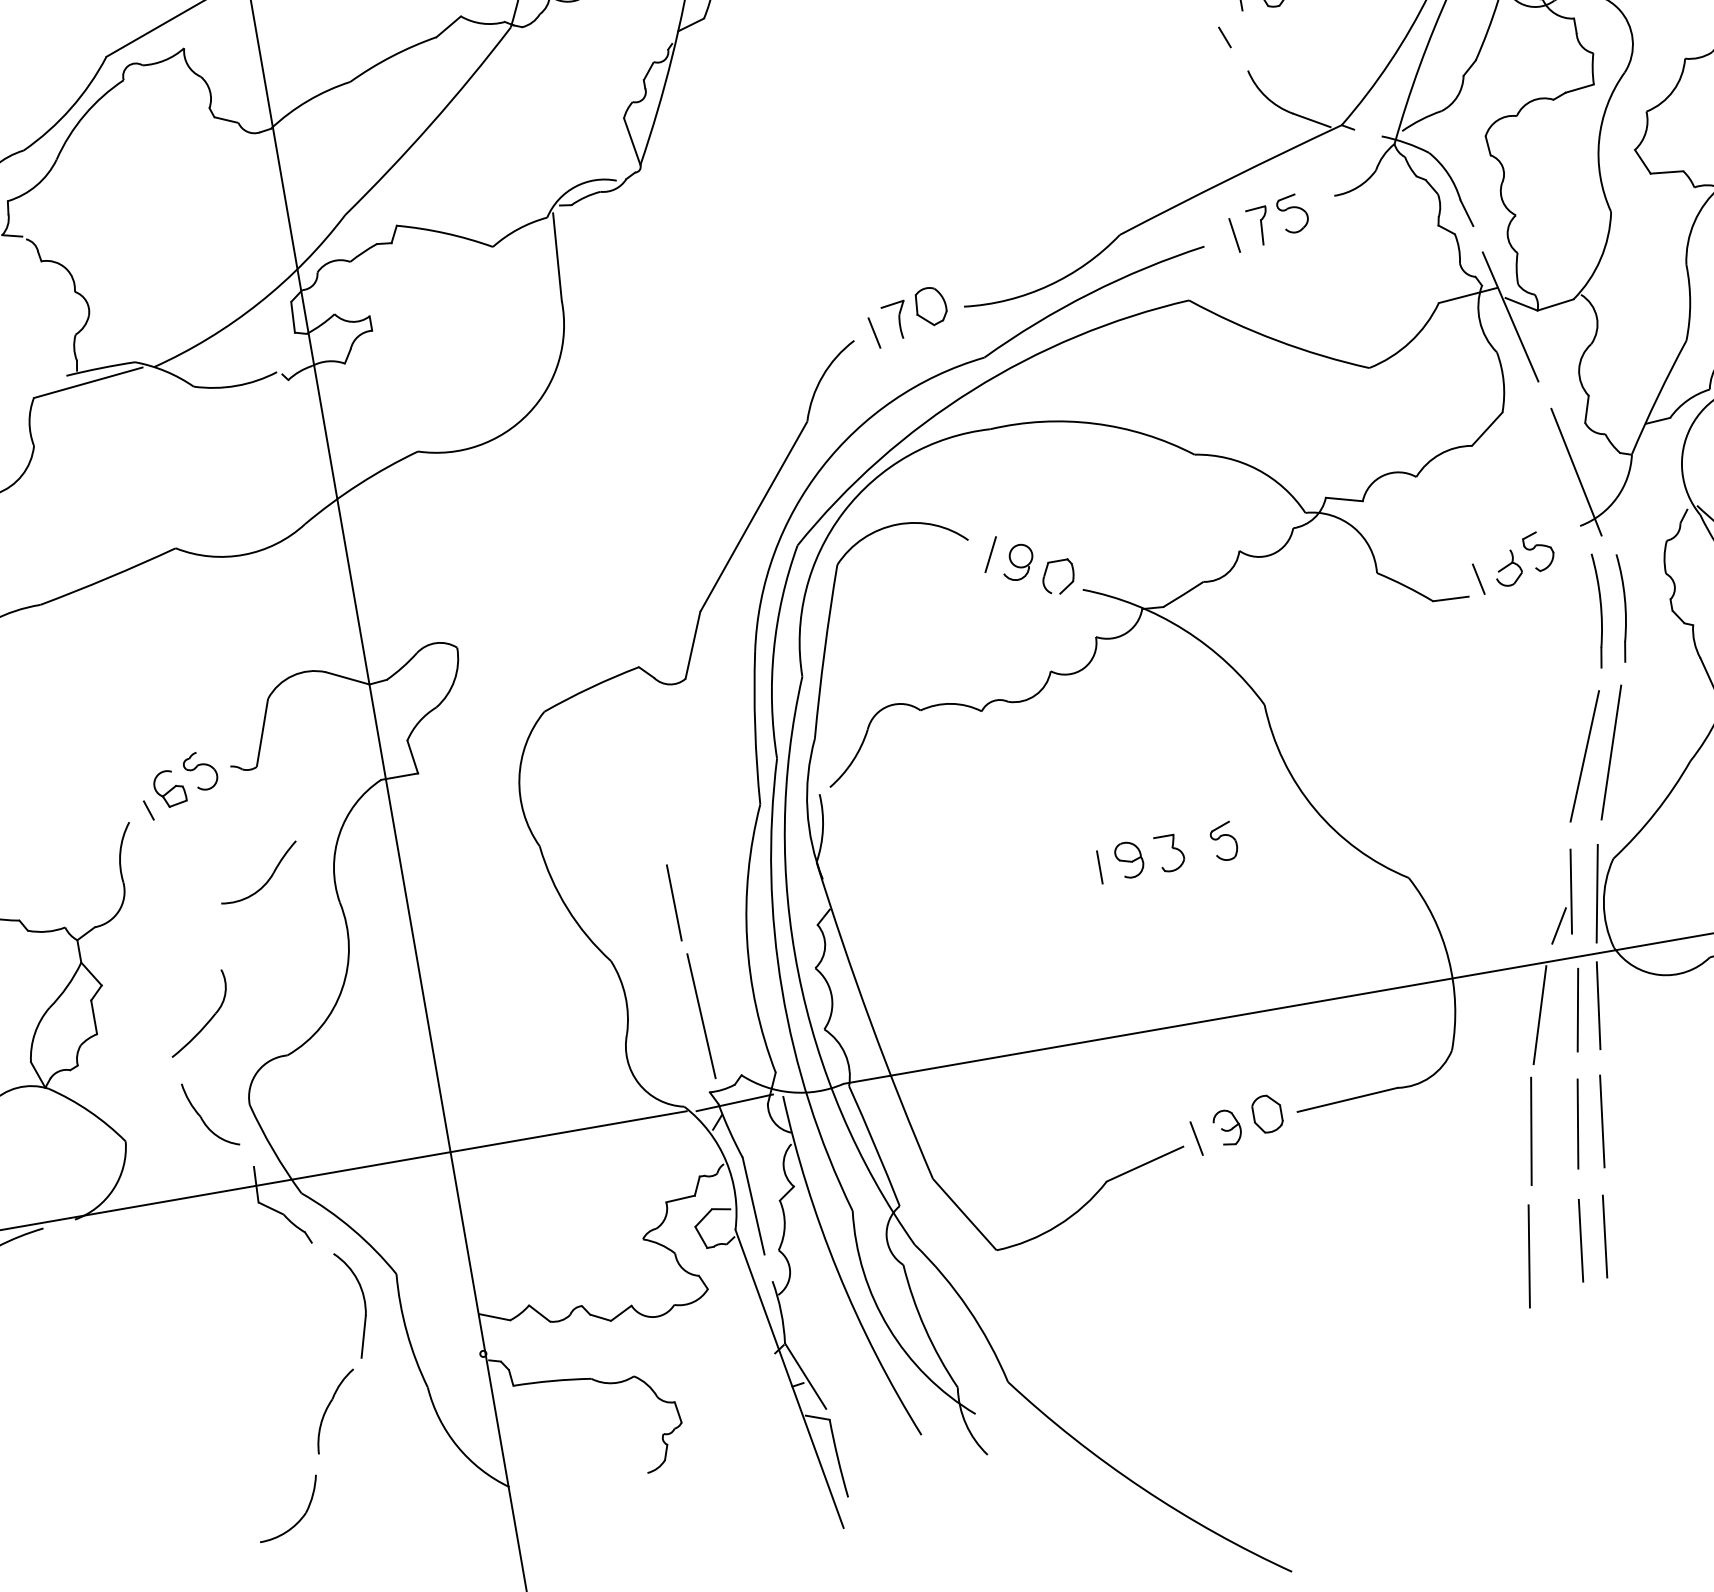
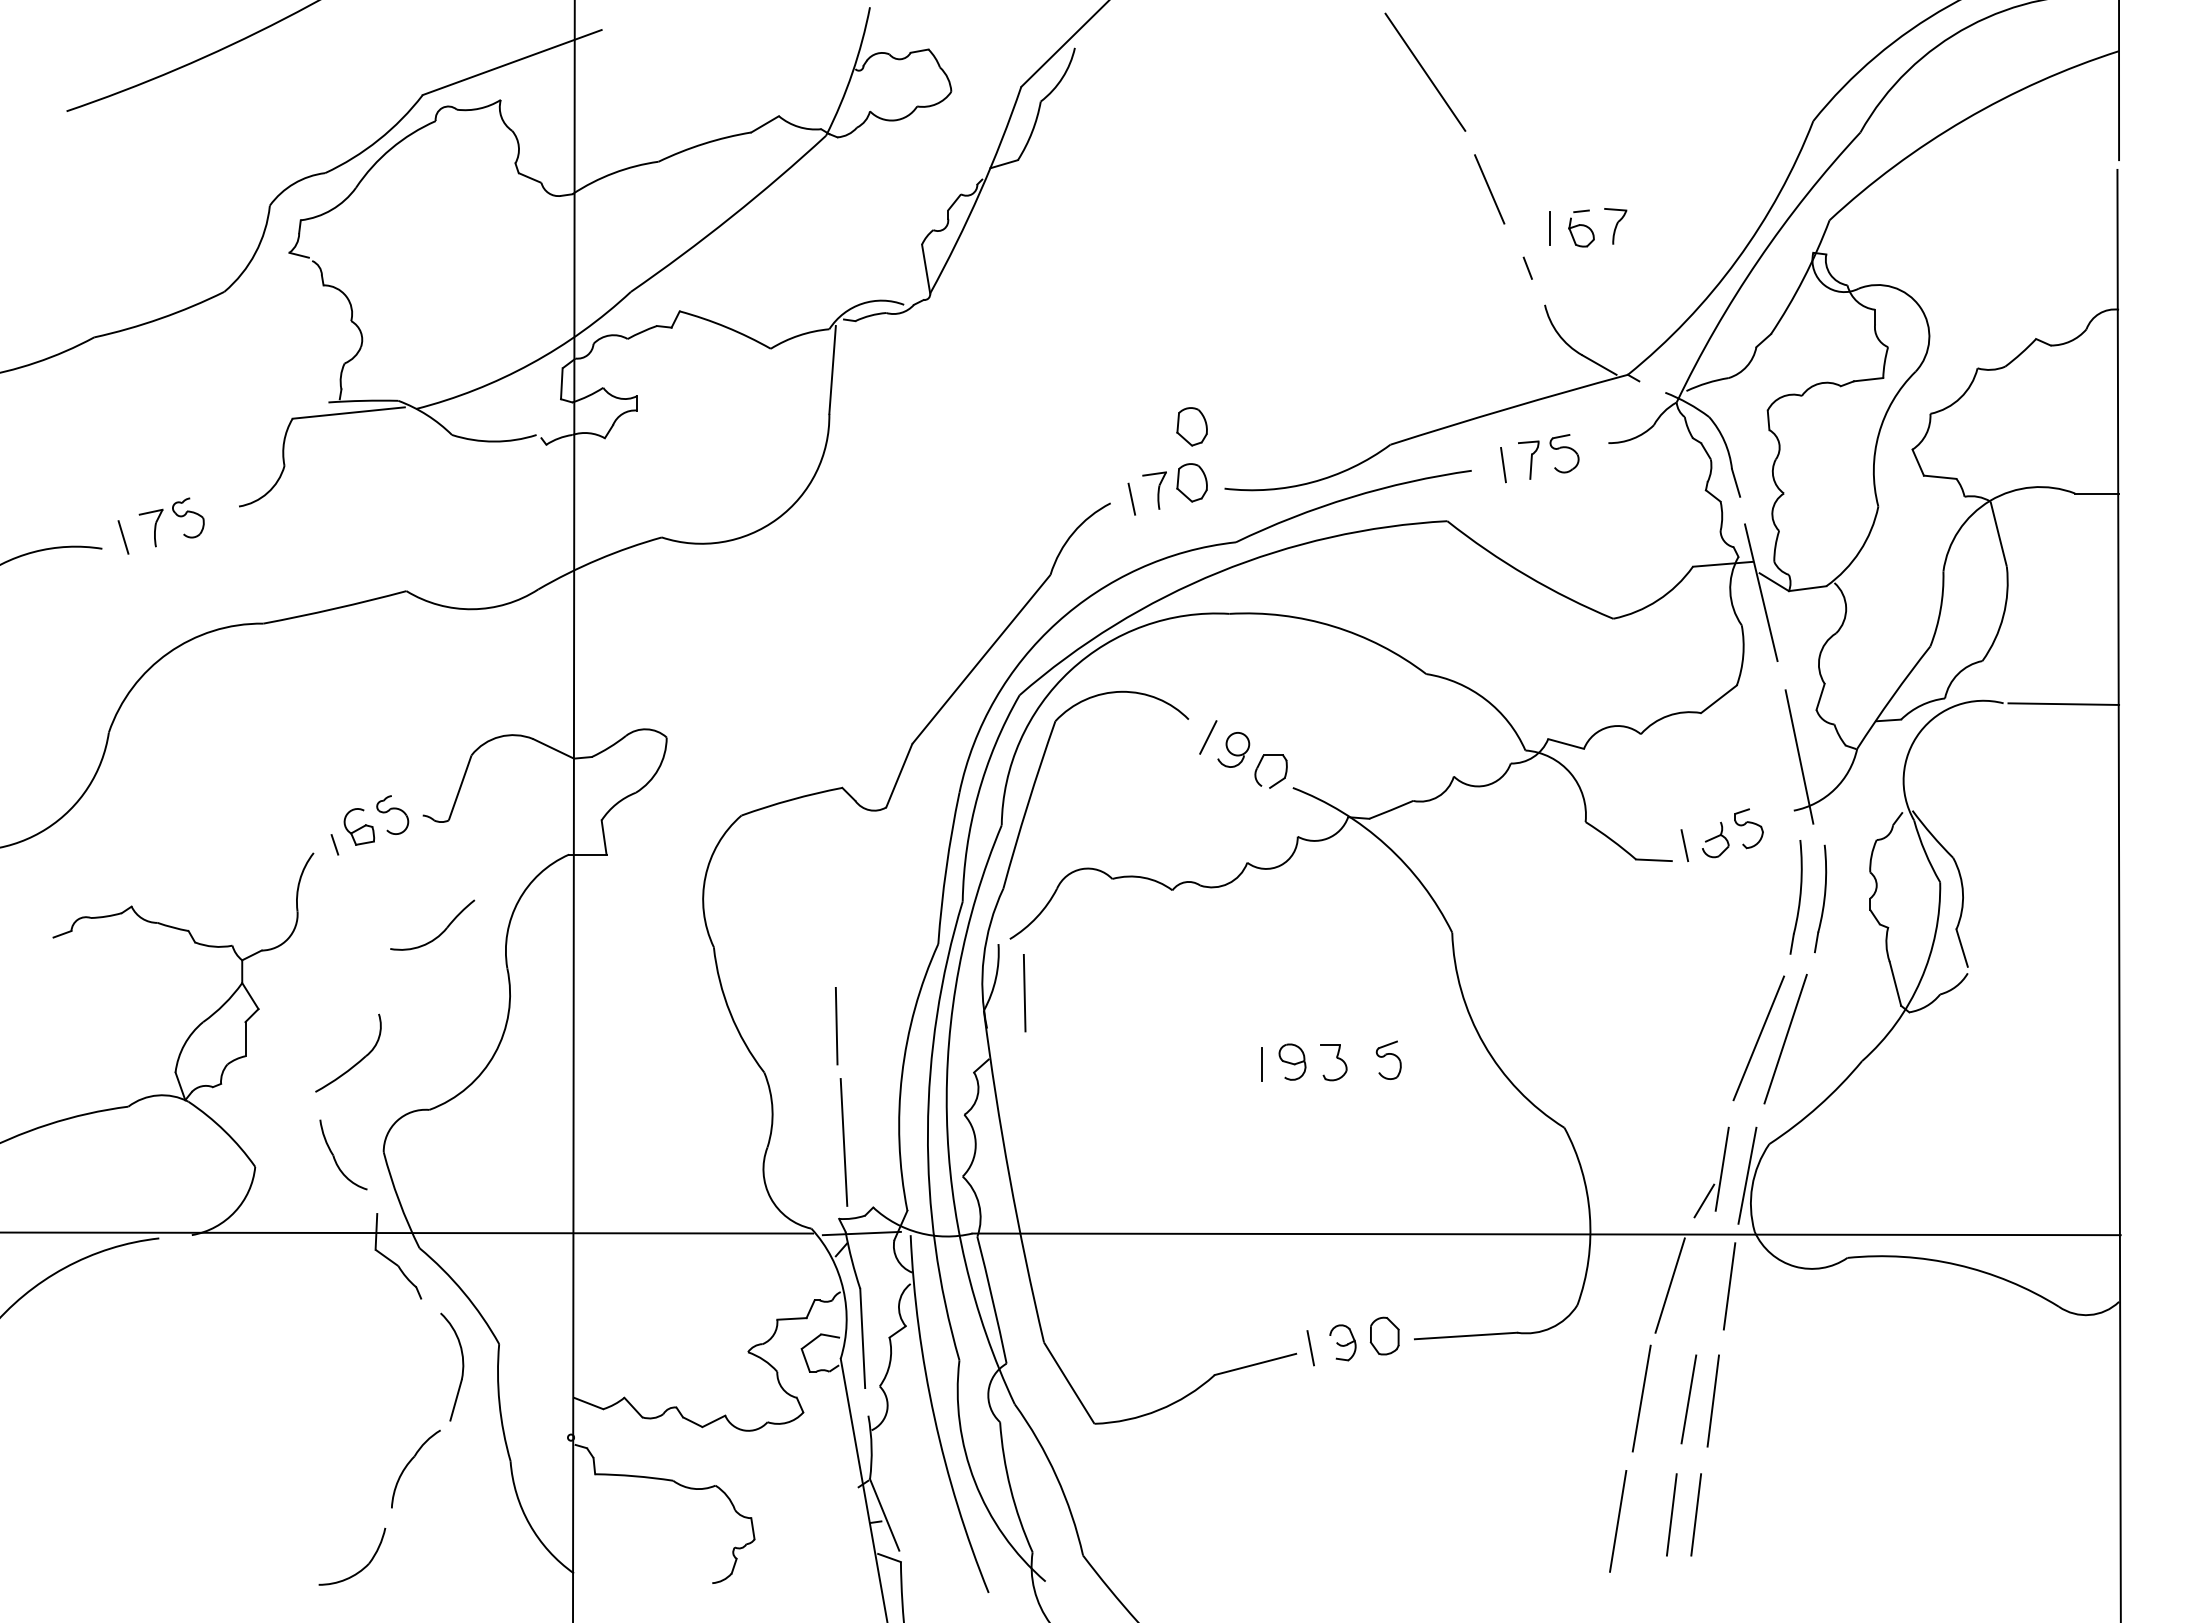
part: (920, 251) -> (1191, 426), added
line: (853, 838) -> (1024, 993), added
line: (1577, 1009) -> (1708, 1286), removed

